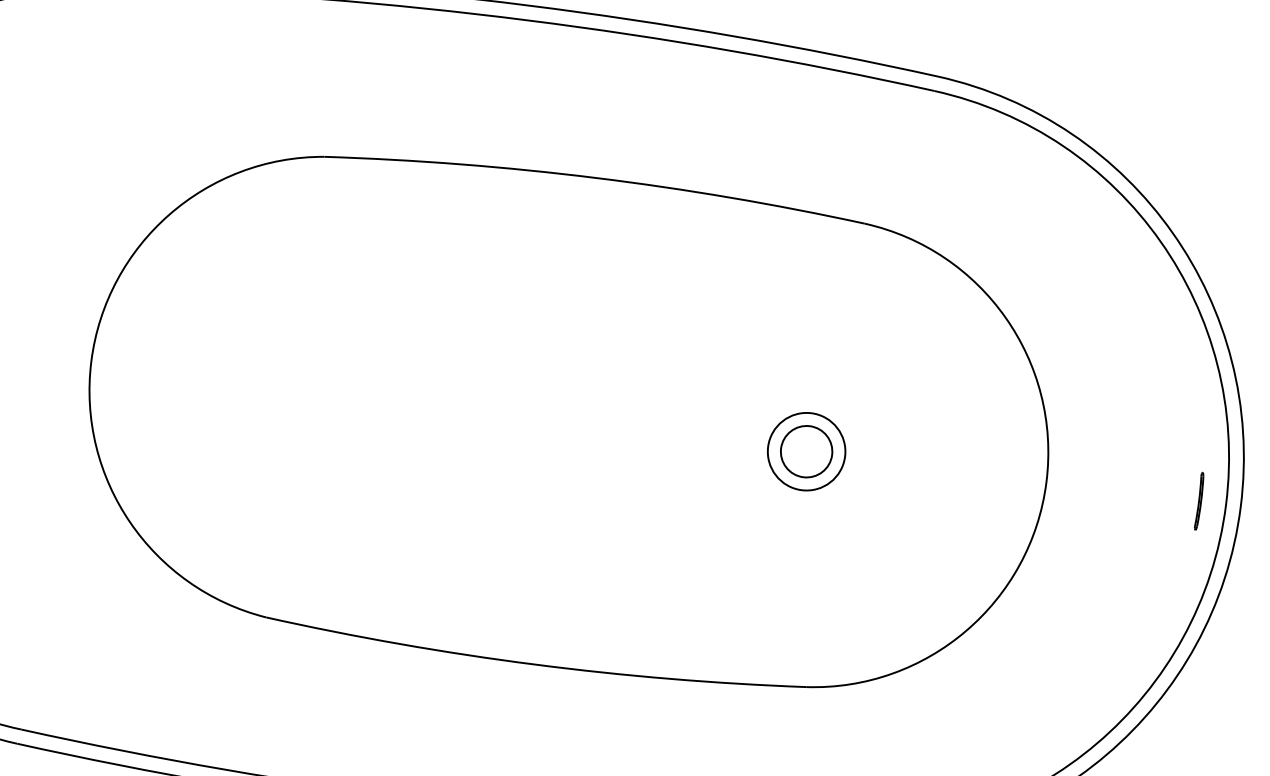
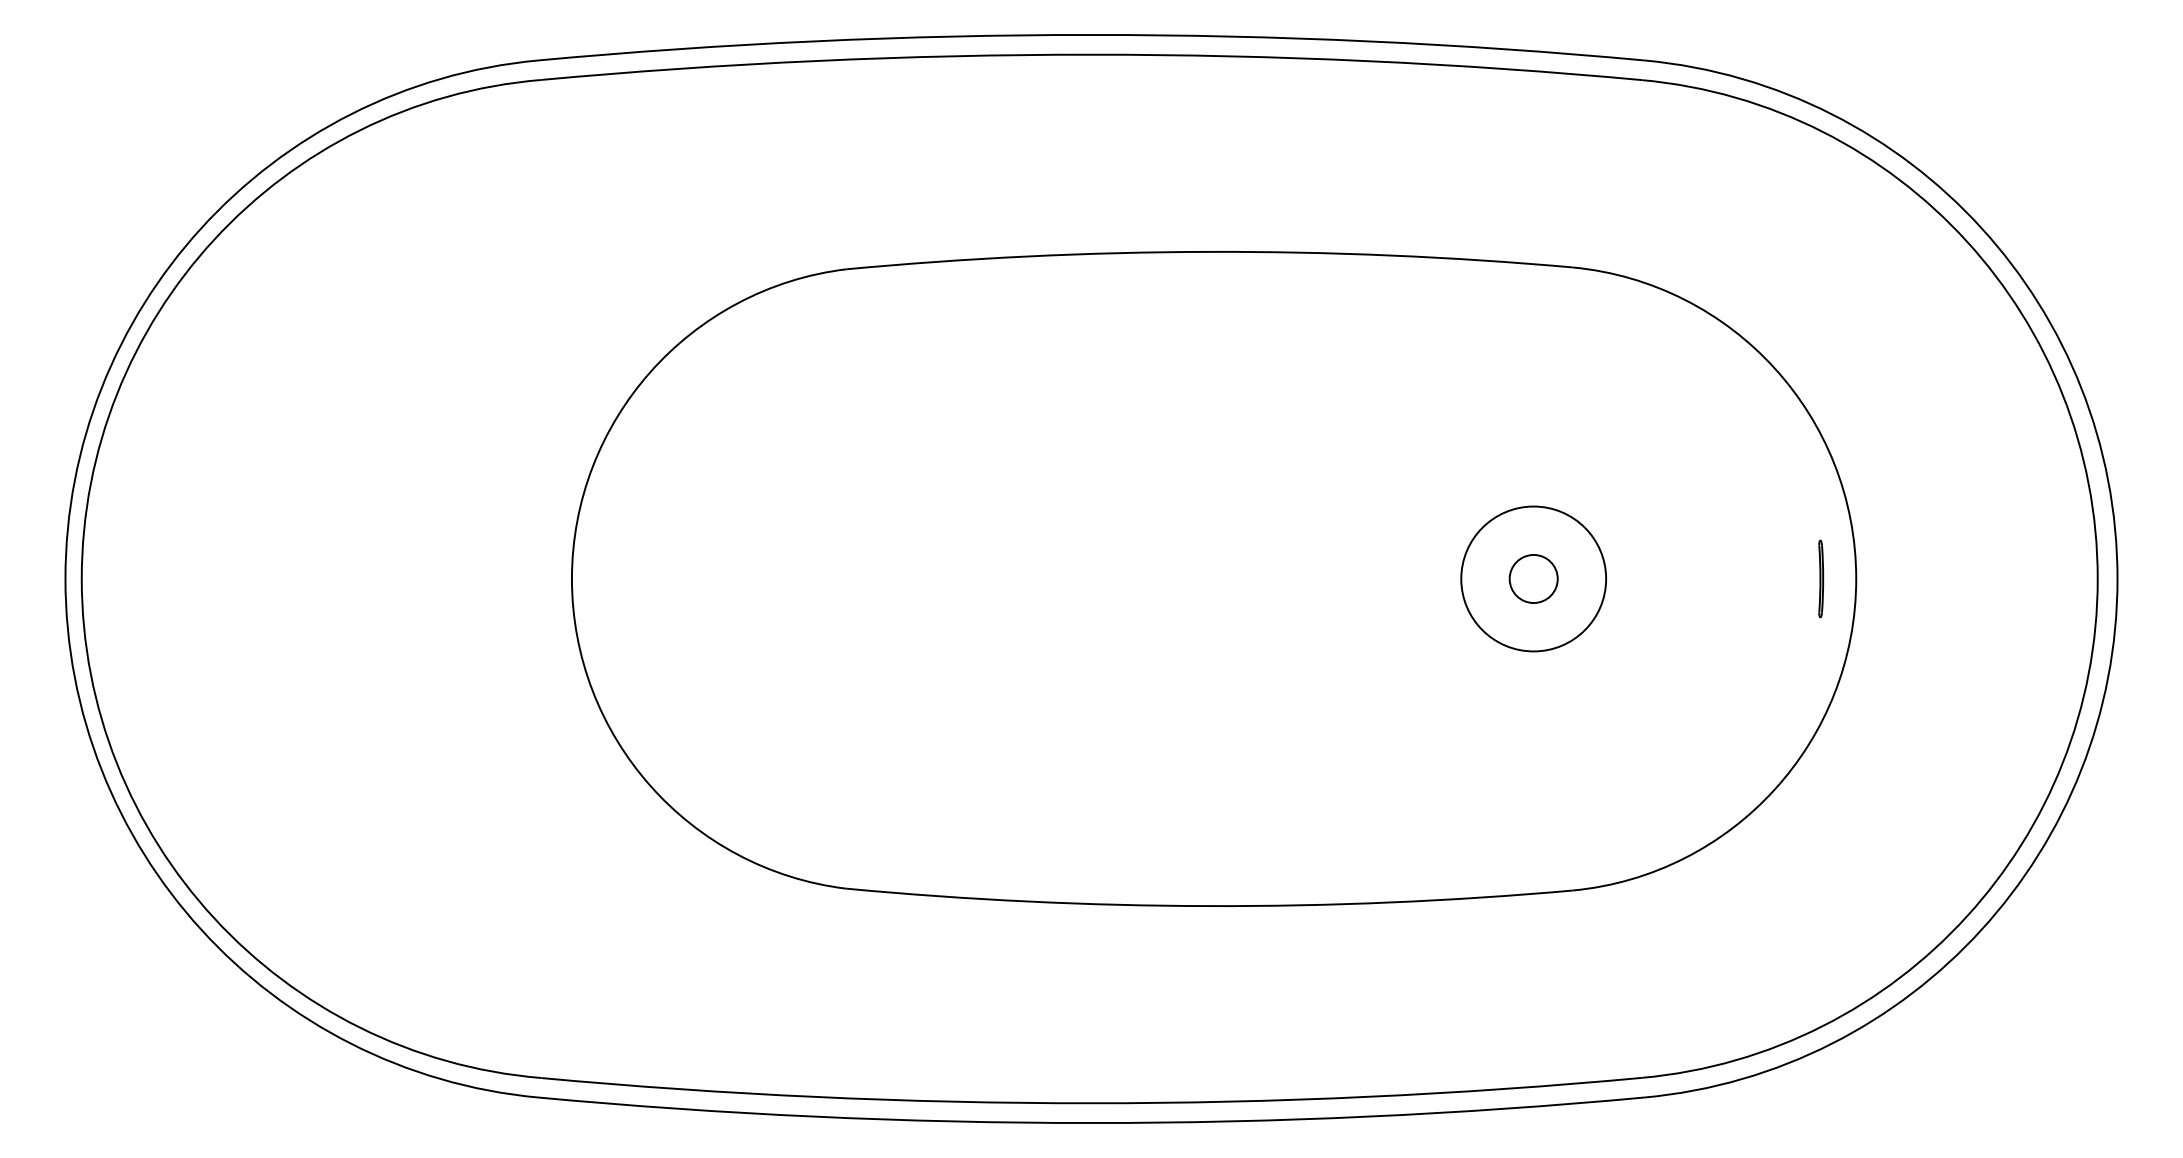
circle: (806, 451) -> (1533, 578), size x0.7
circle: (806, 451) -> (1533, 578), size x1.4
part: (1199, 501) -> (1821, 578), moved

